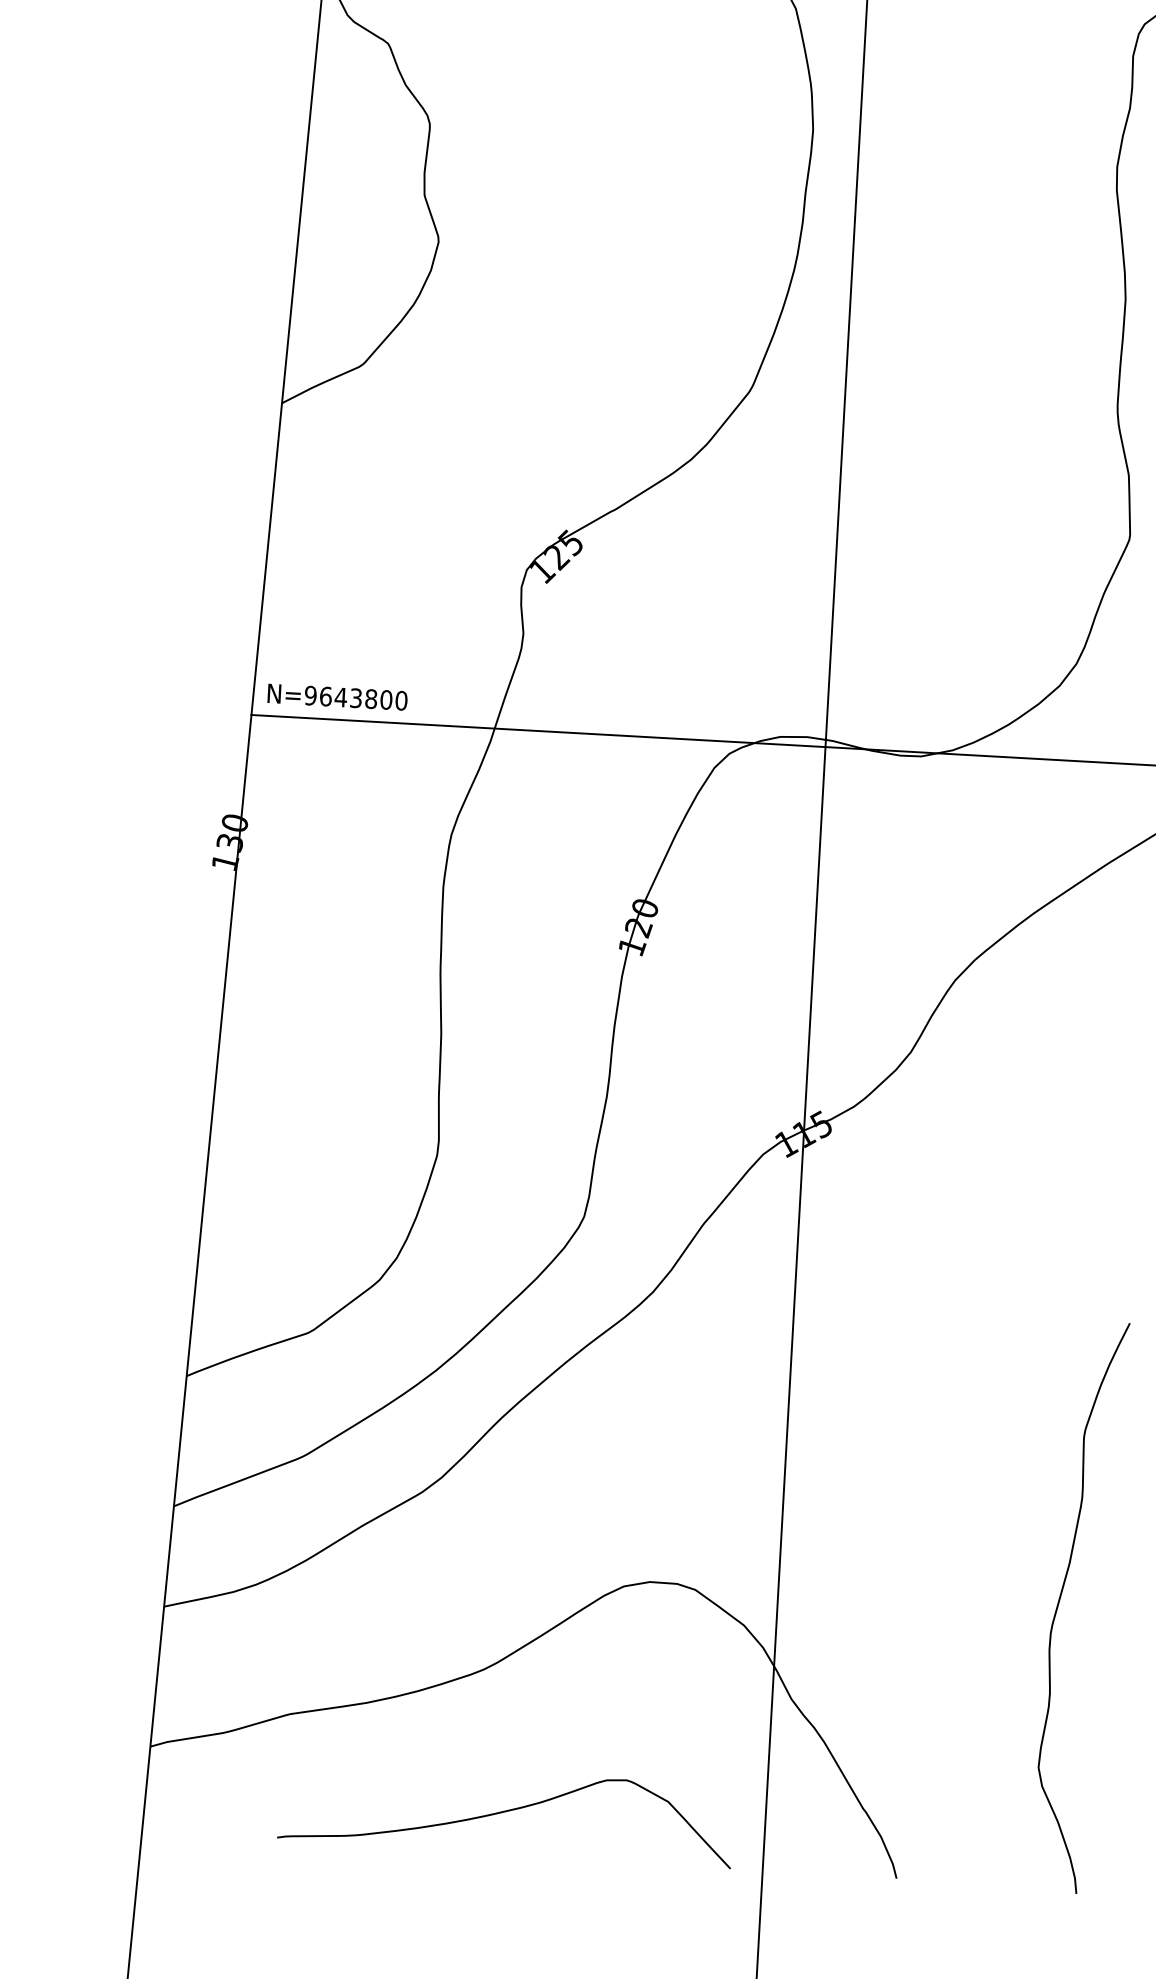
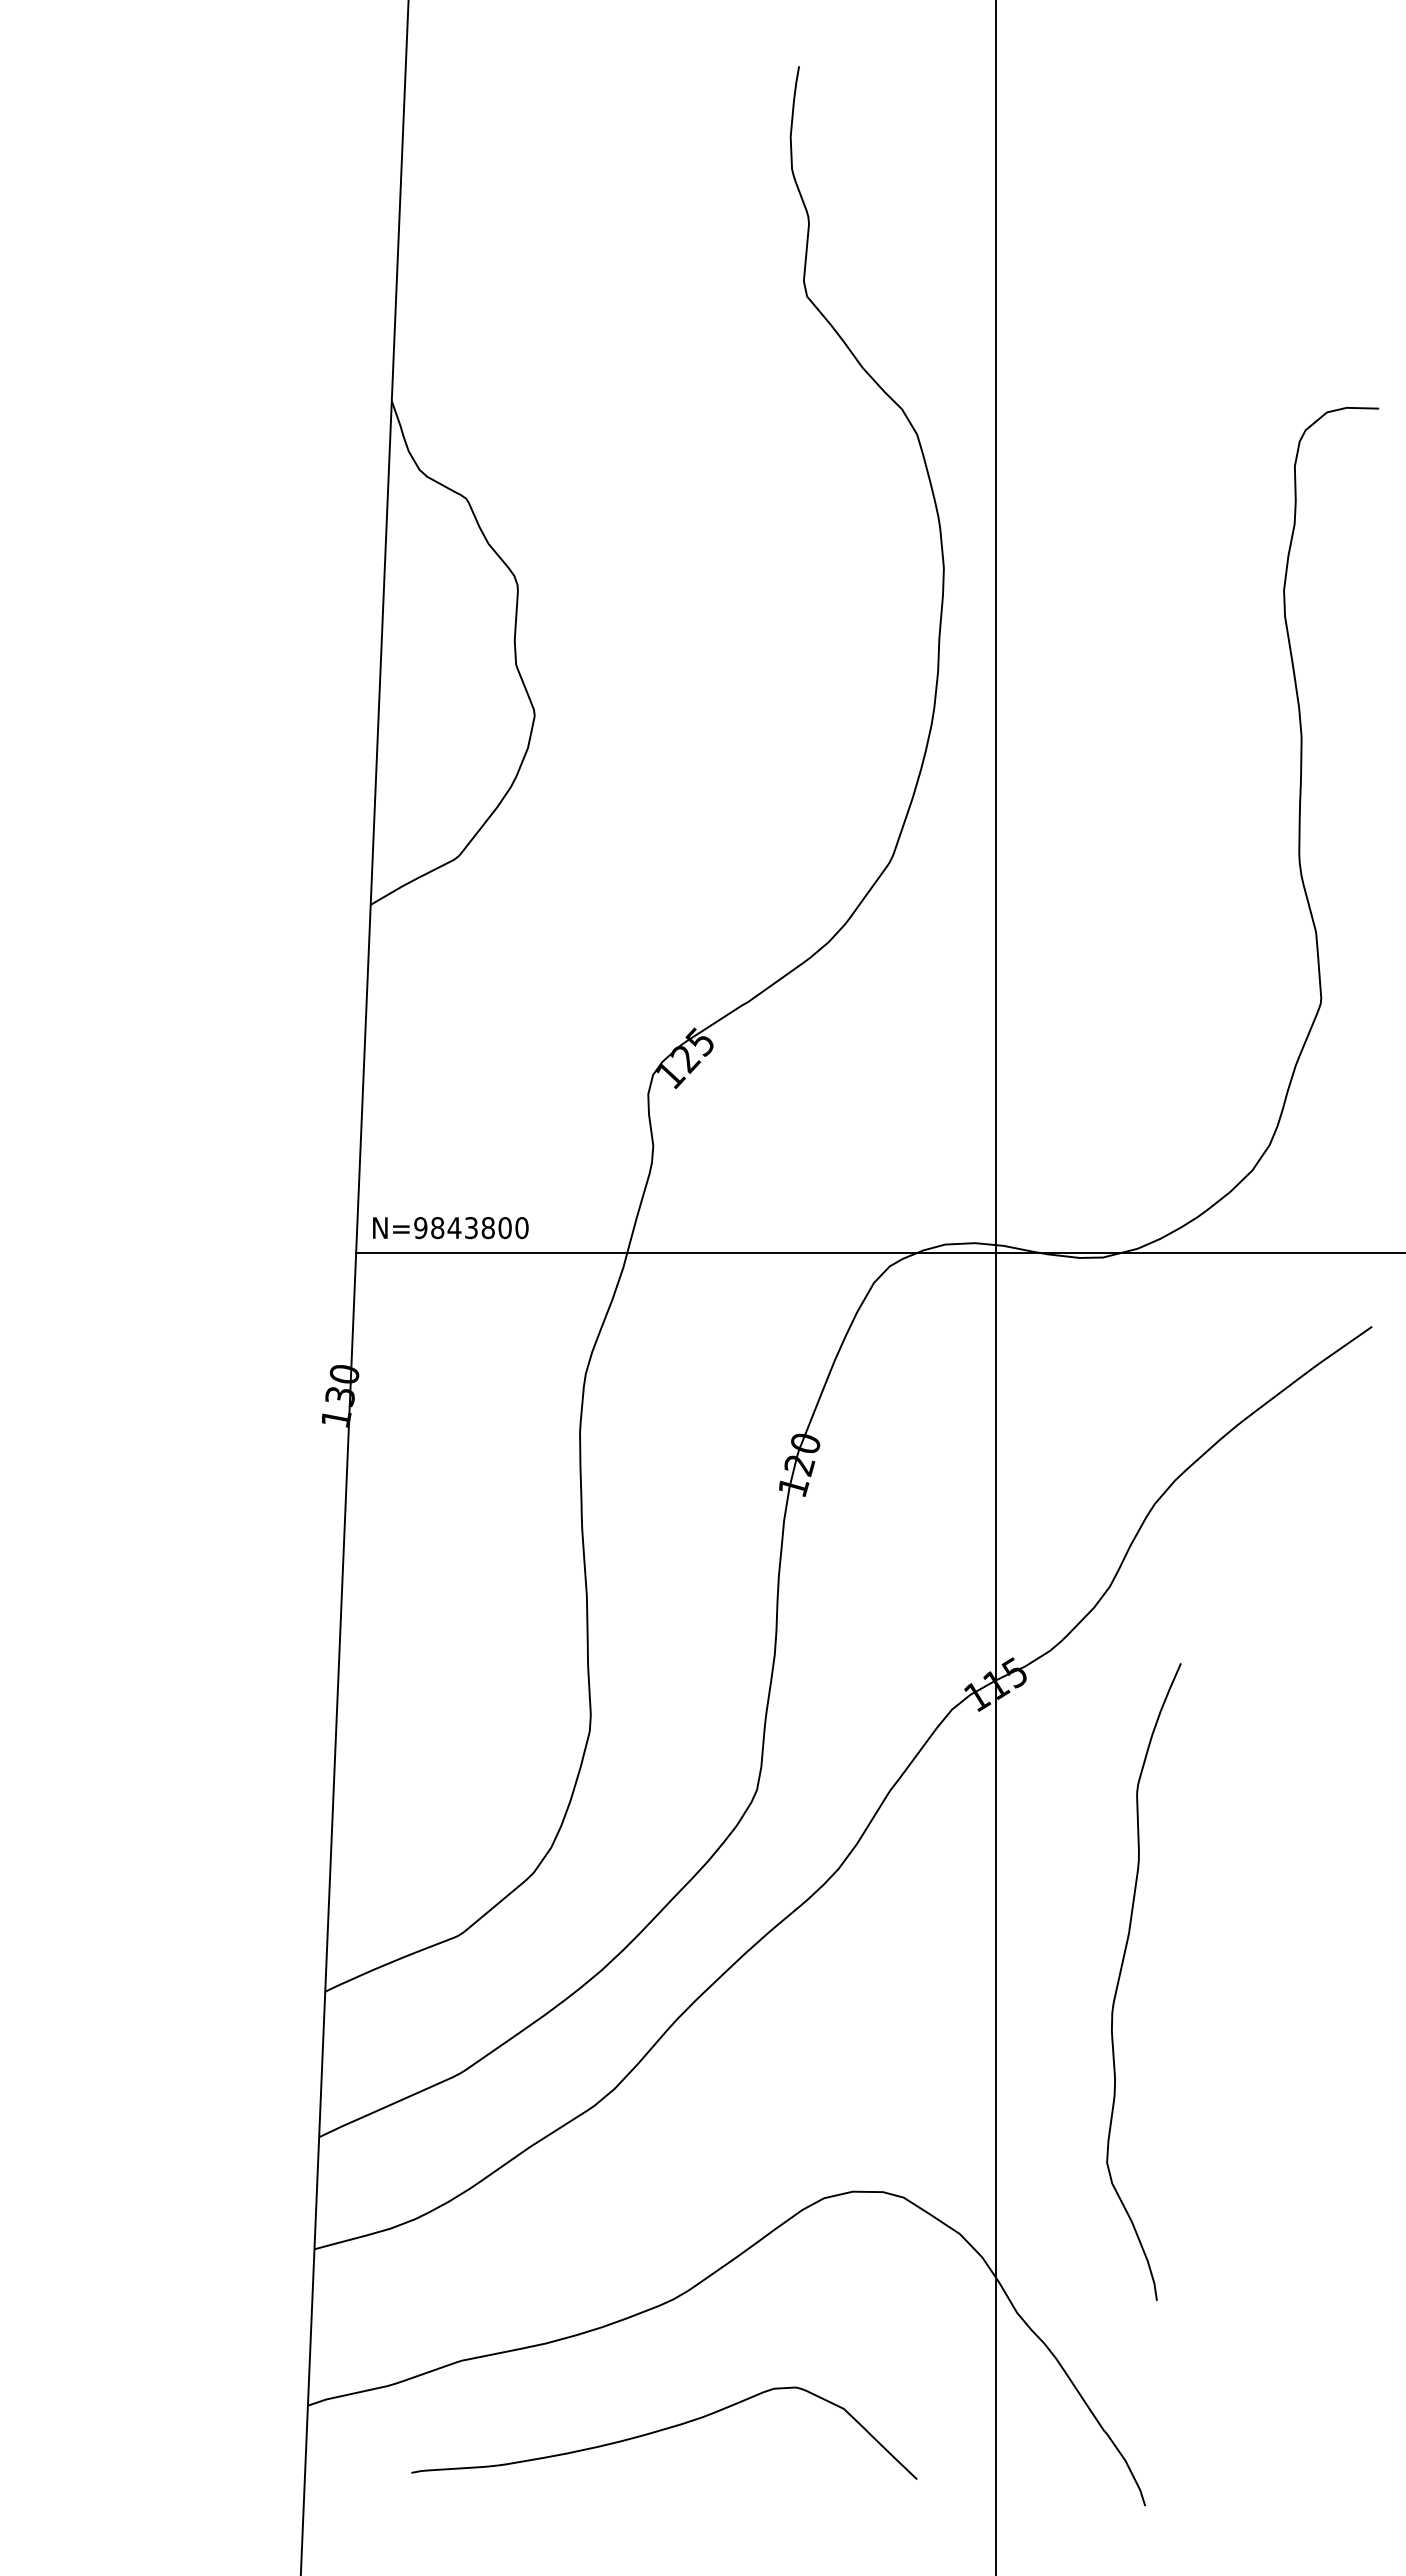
text: (325, 696) -> (437, 1227), N=9643800 -> N=9843800
curve: (1059, 1602) -> (1120, 1977), moved
curve: (506, 1812) -> (664, 2430), moved

